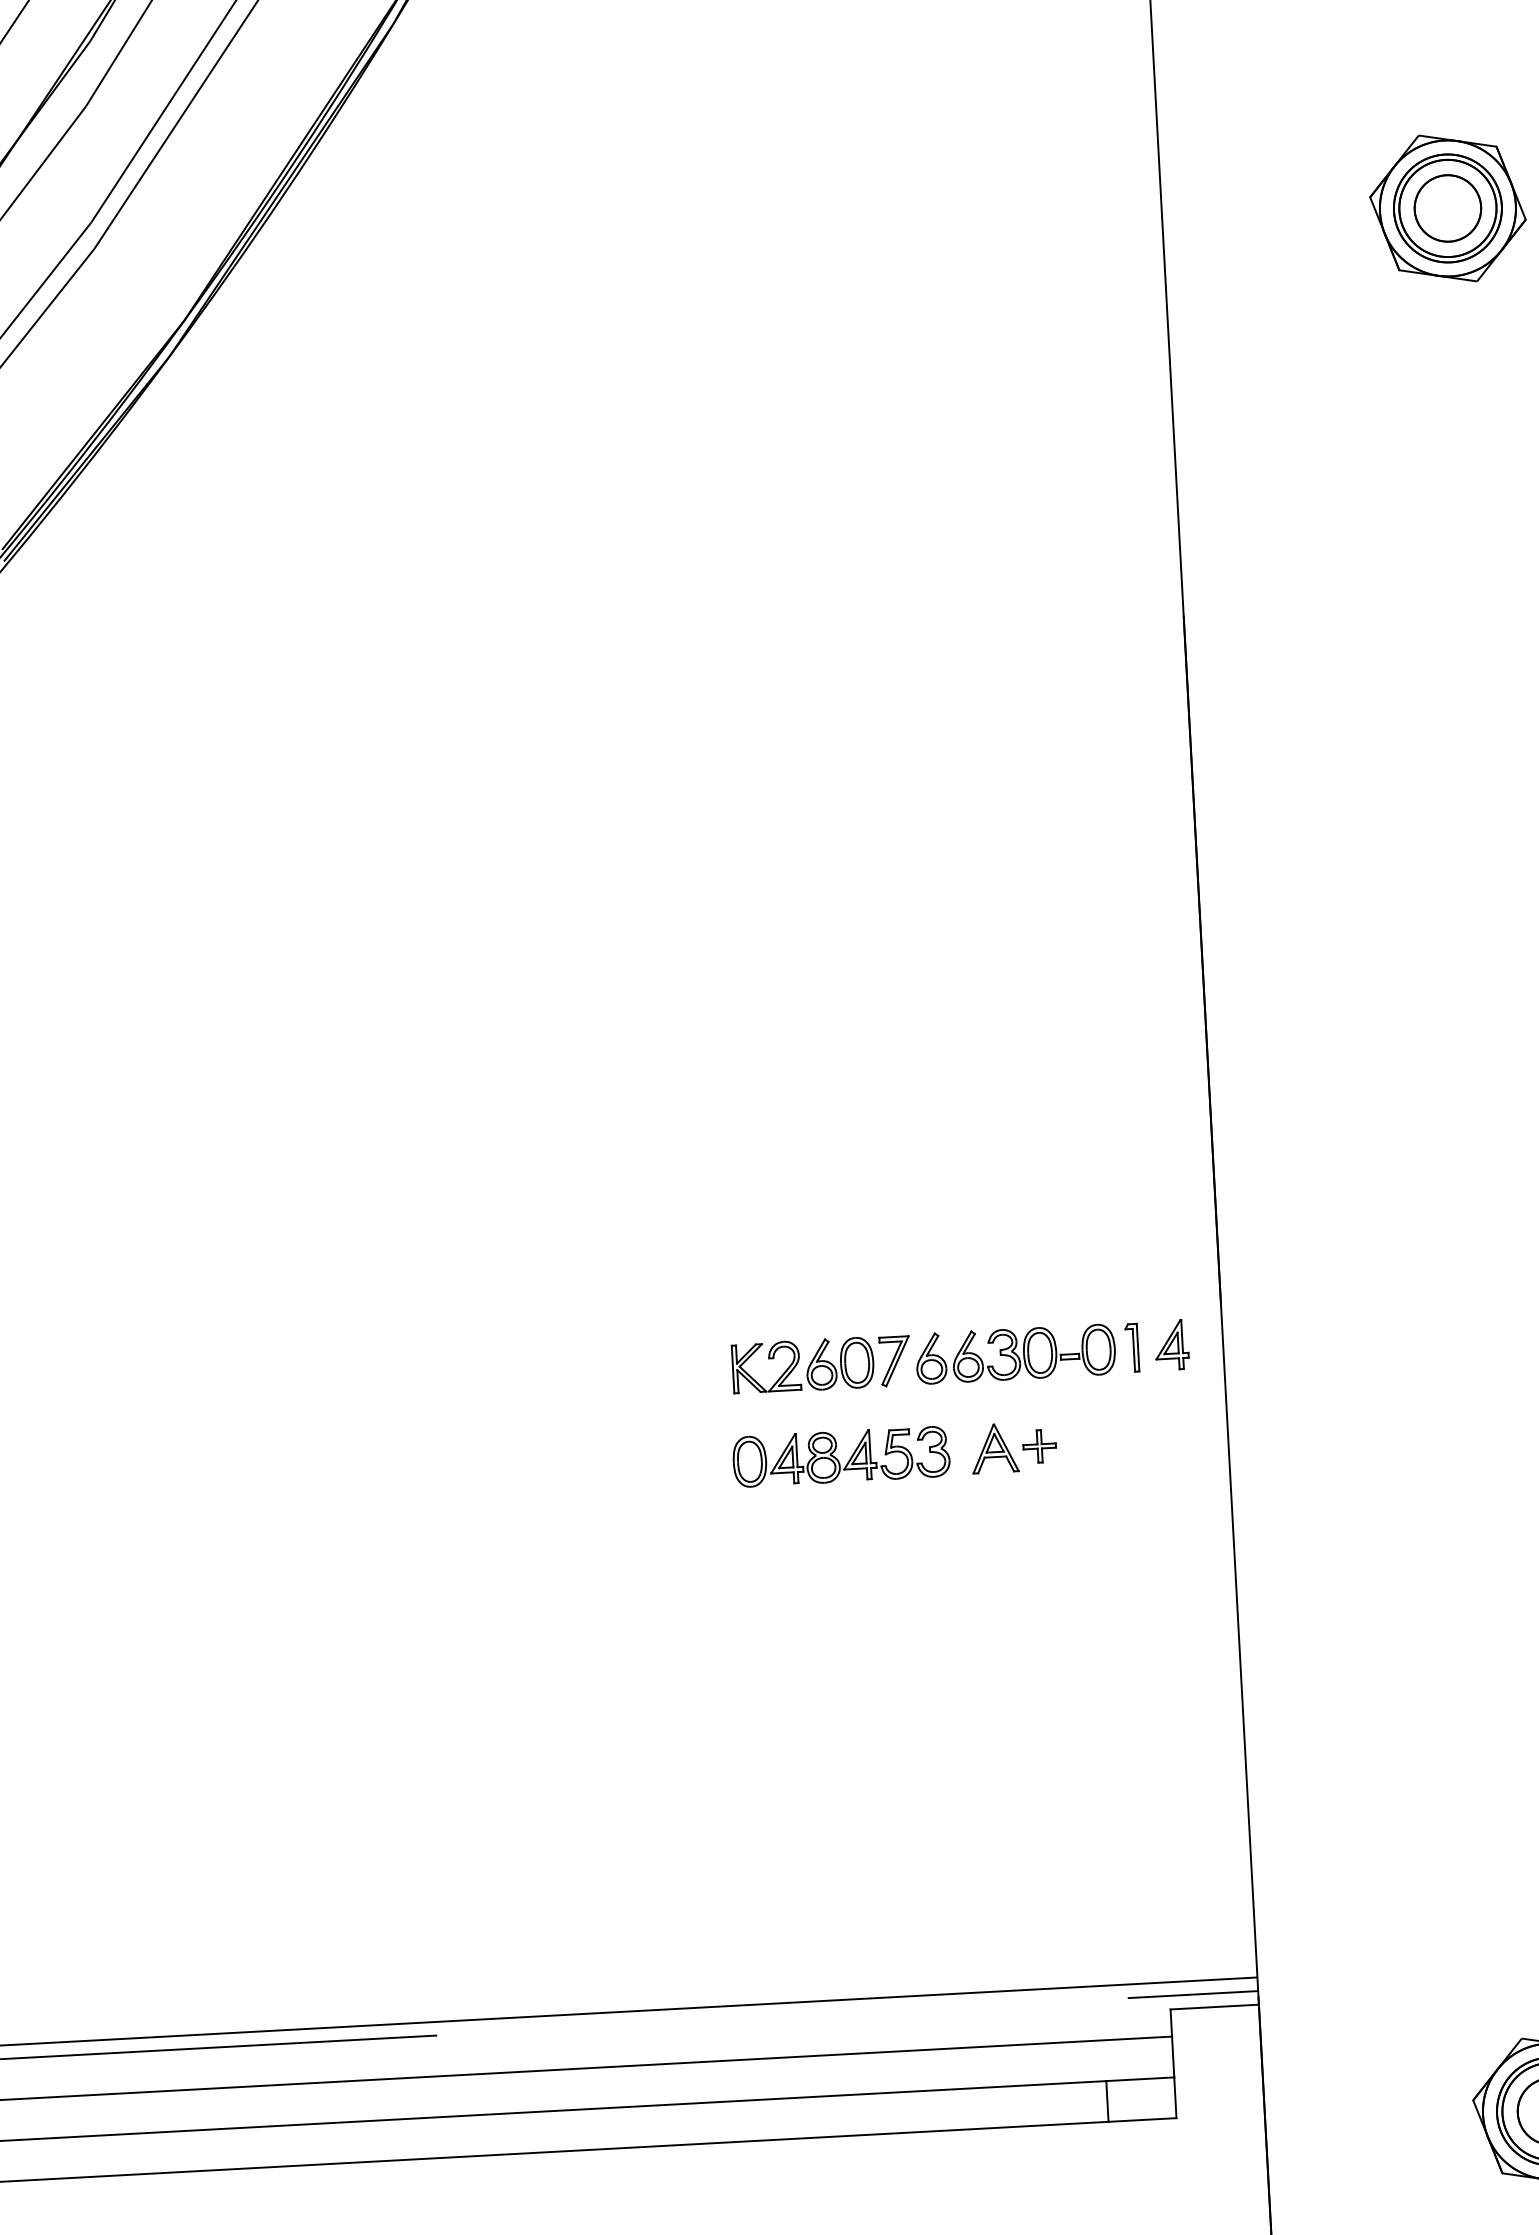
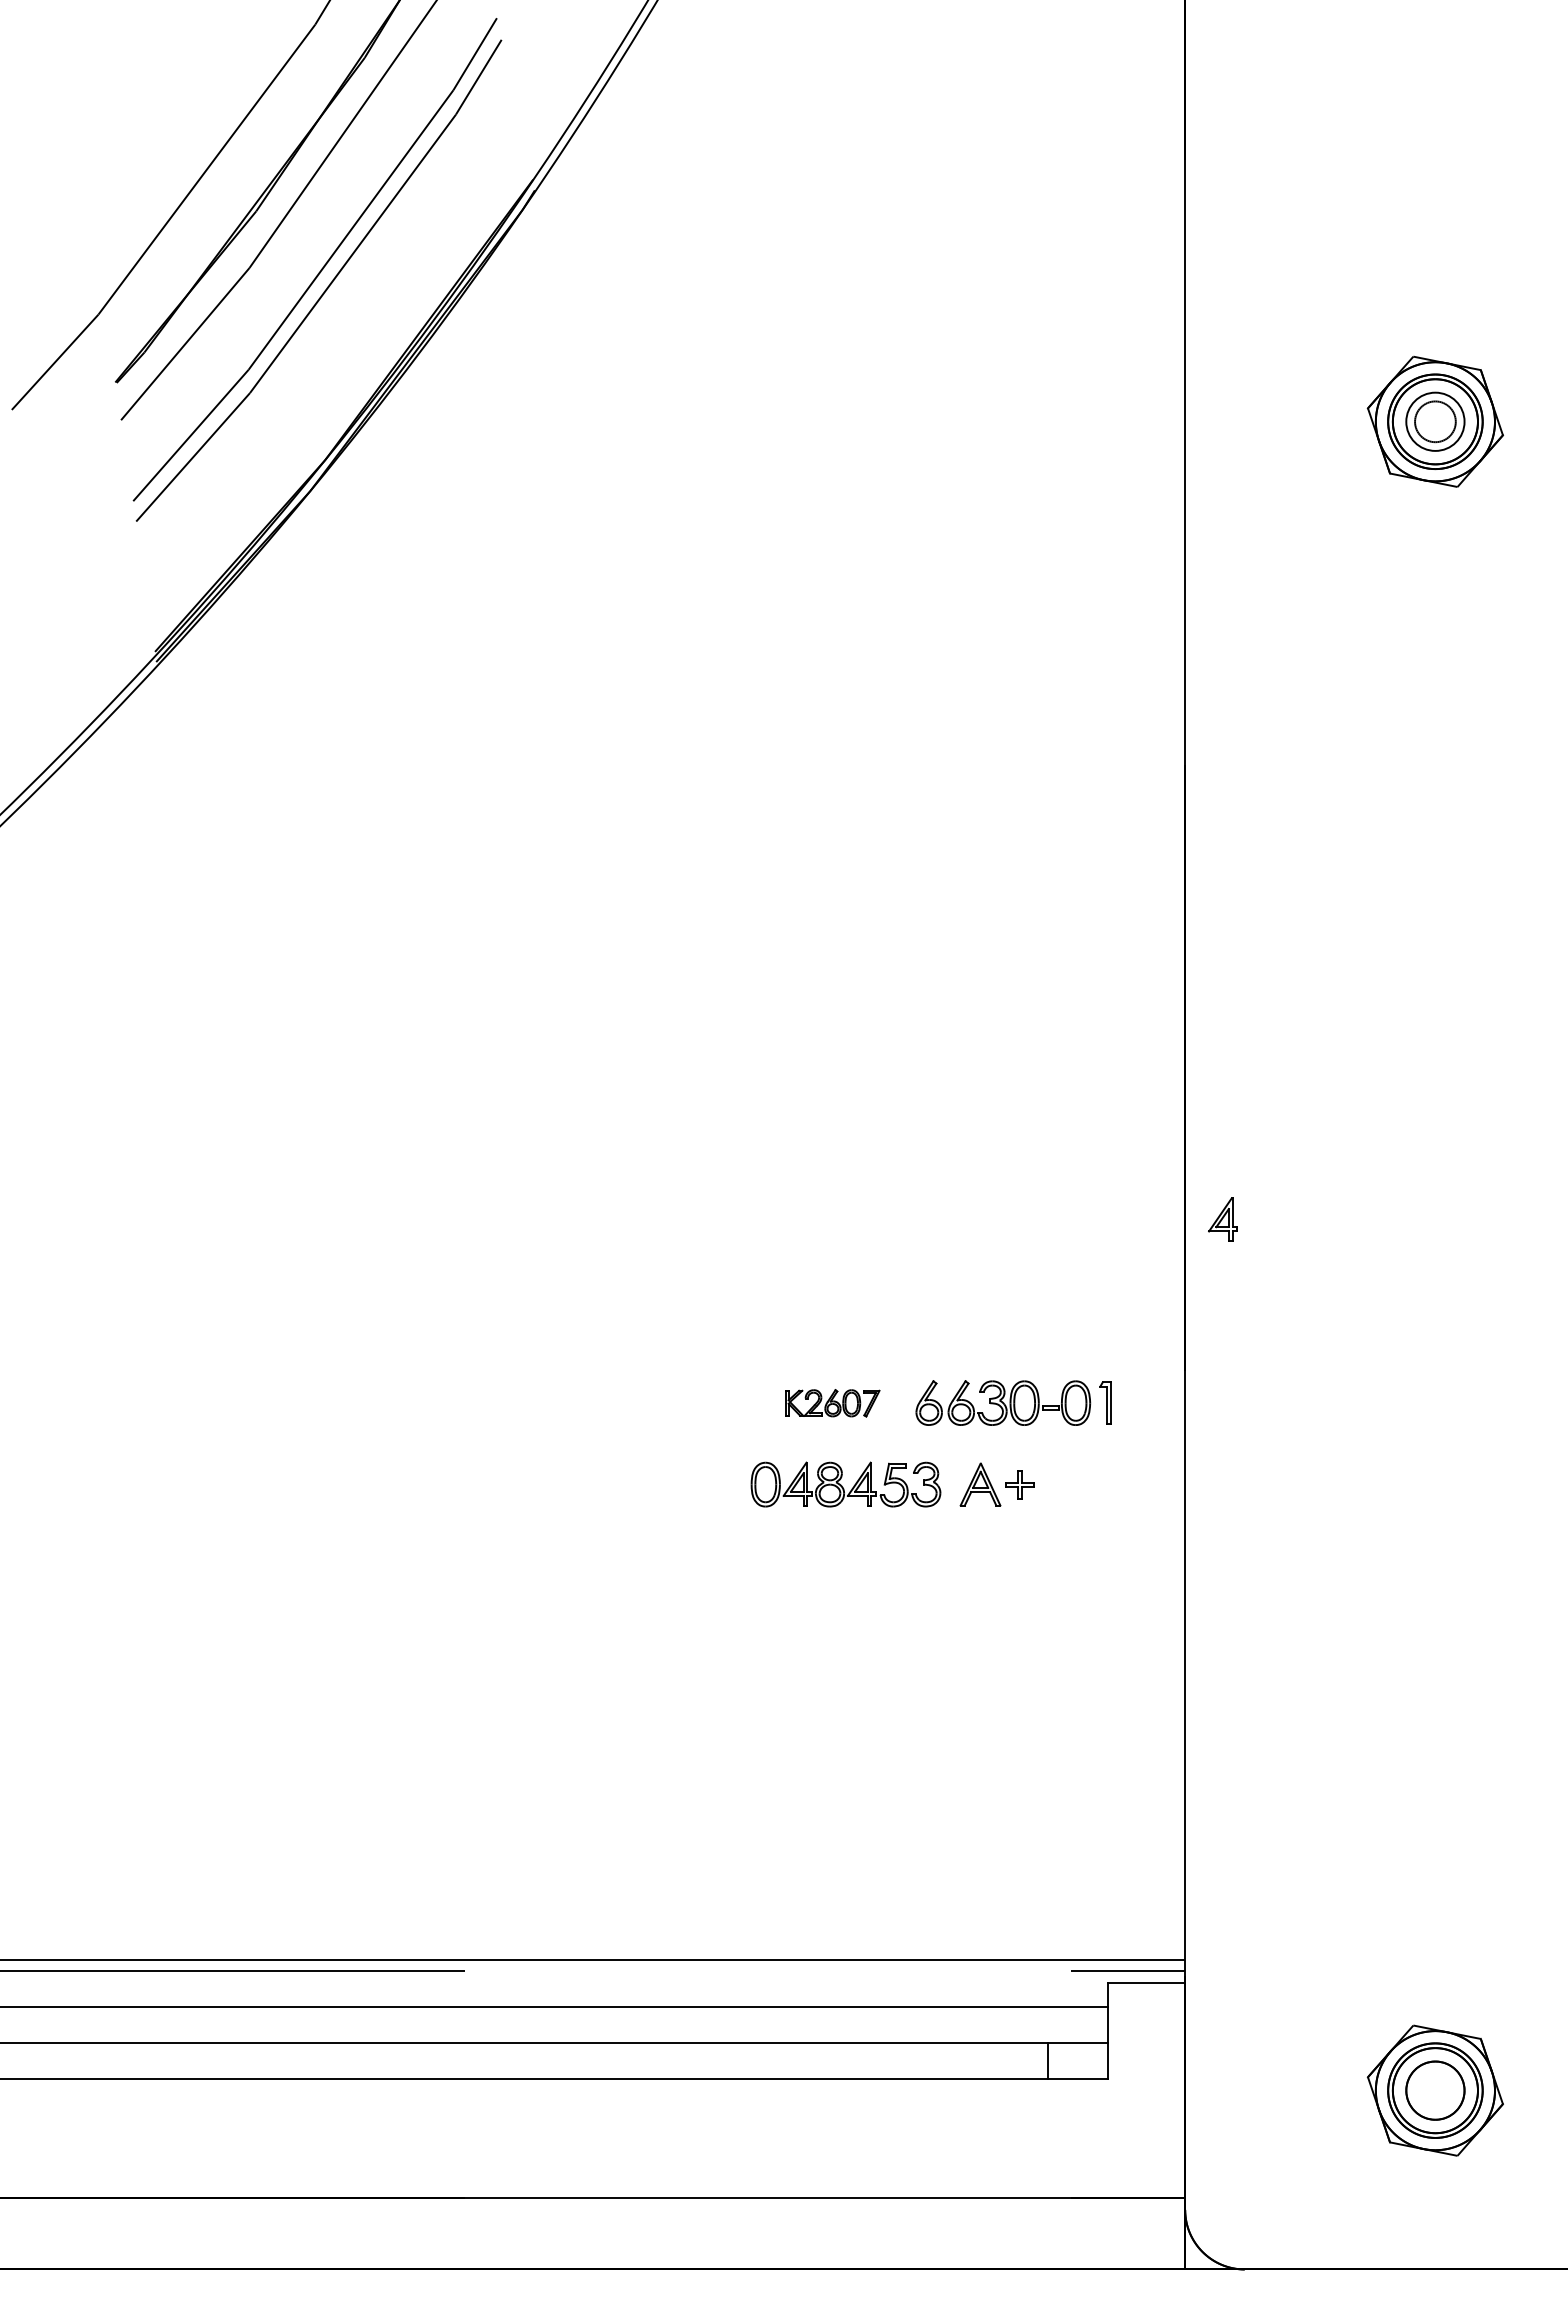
circle: (1447, 208) -> (1435, 421), size x0.7
part: (1171, 1345) -> (1222, 1219), moved
part: (821, 1365) -> (832, 1403), size x0.6

